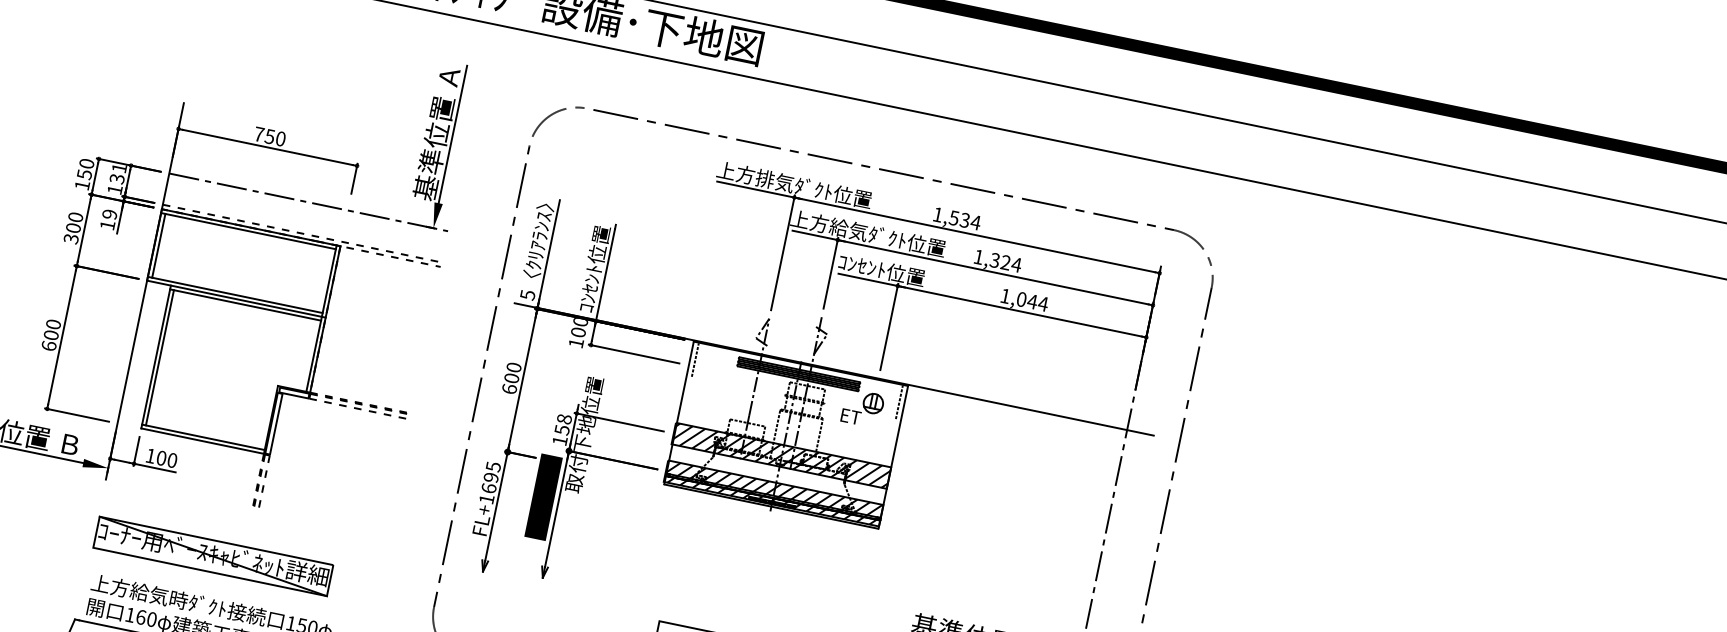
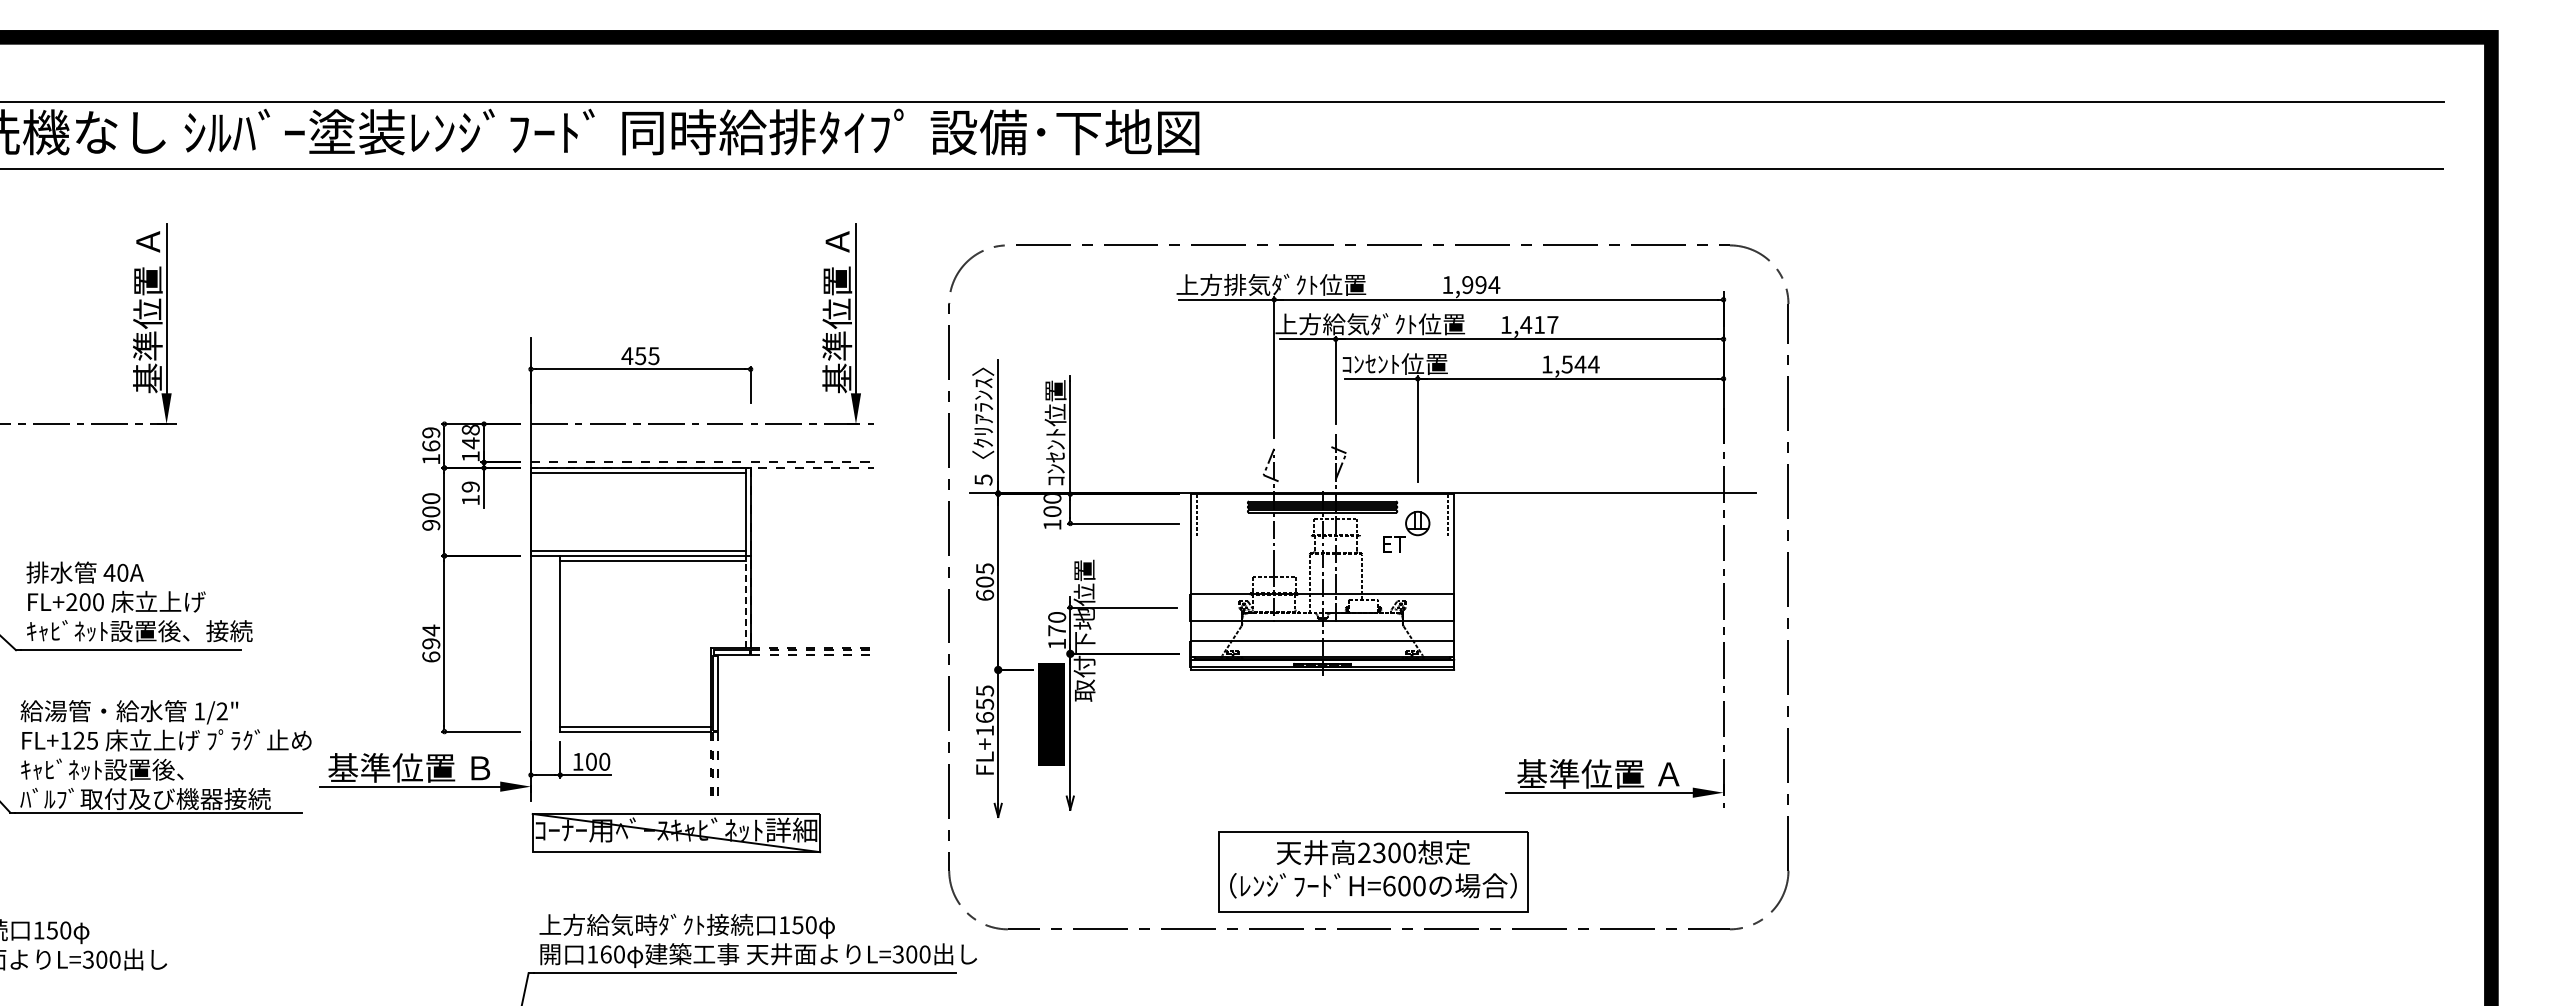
text: (269, 136) -> (640, 355), 750 -> 455
text: (85, 169) -> (431, 439), 150 -> 169
text: (117, 174) -> (470, 437), 131 -> 148
text: (959, 218) -> (1474, 284), 1,534 -> 1,994
text: (71, 239) -> (431, 525), 300 -> 900
line: (159, 245) -> (536, 511), removed
text: (1005, 262) -> (1539, 324), 1,324 -> 1,417
text: (1021, 299) -> (1566, 364), 1,044 -> 1,544
text: (52, 329) -> (431, 636), 600 -> 694
line: (313, 353) -> (745, 601), solid -> dashed
line: (159, 357) -> (564, 643), removed
text: (513, 367) -> (984, 568), 600 -> 605
text: (563, 424) -> (1057, 623), 158 -> 170
hatch: (781, 455) -> (1321, 607), removed
text: (490, 476) -> (984, 703), FL+1695 -> FL+1655
hatch: (773, 493) -> (1321, 653), removed
part: (213, 556) -> (676, 833), moved

